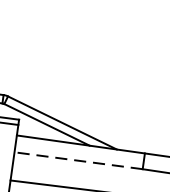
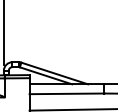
line: (77, 160) -> (66, 93), dashed -> solid

